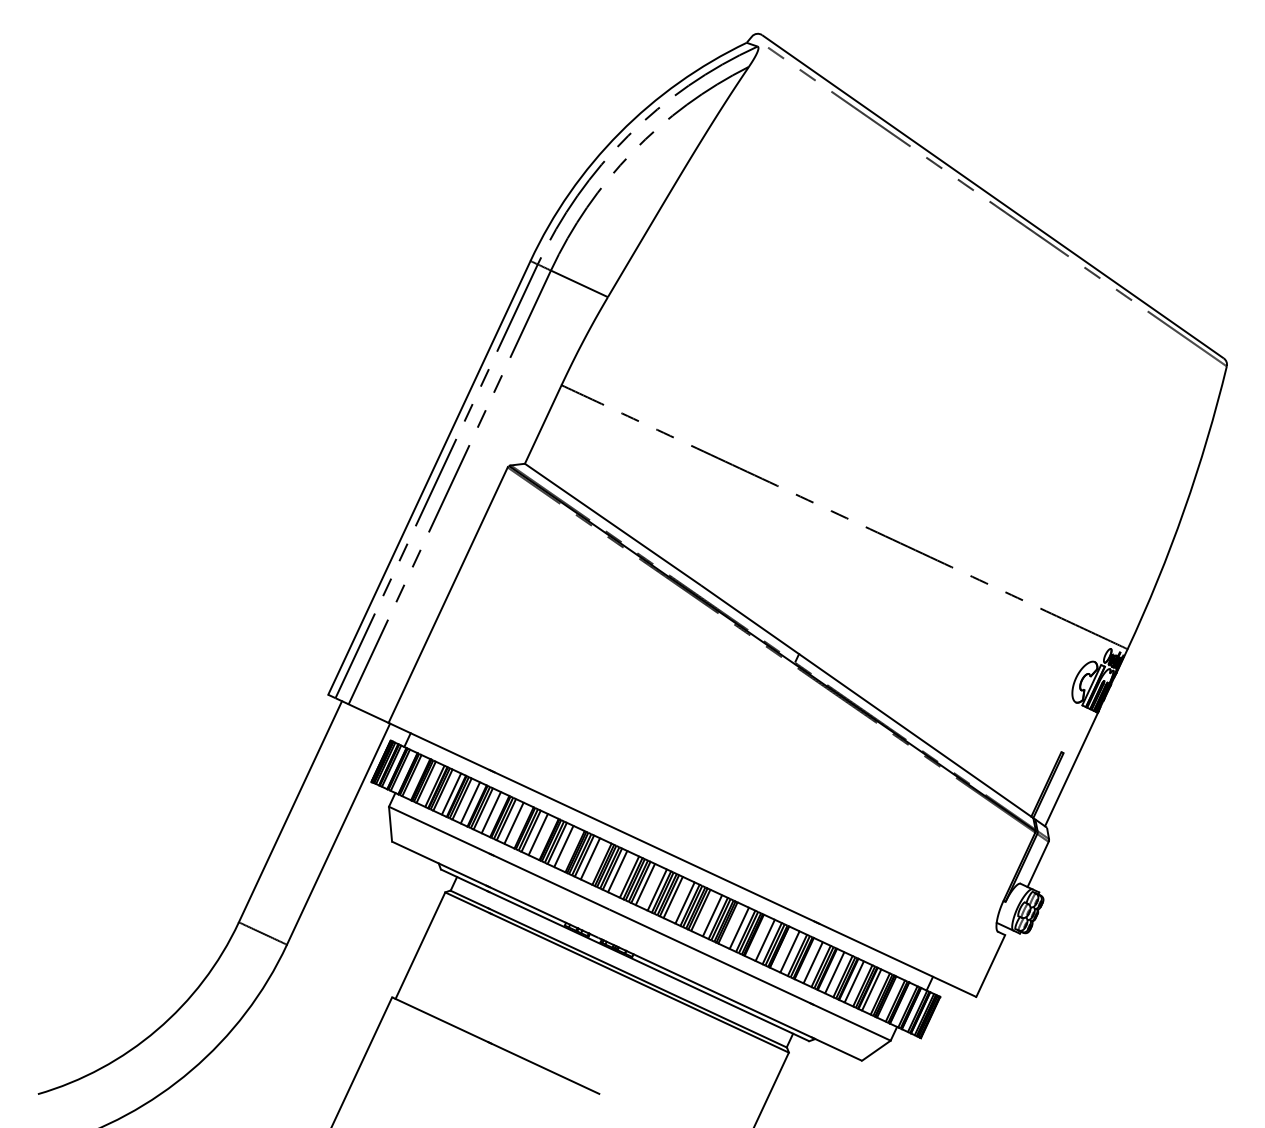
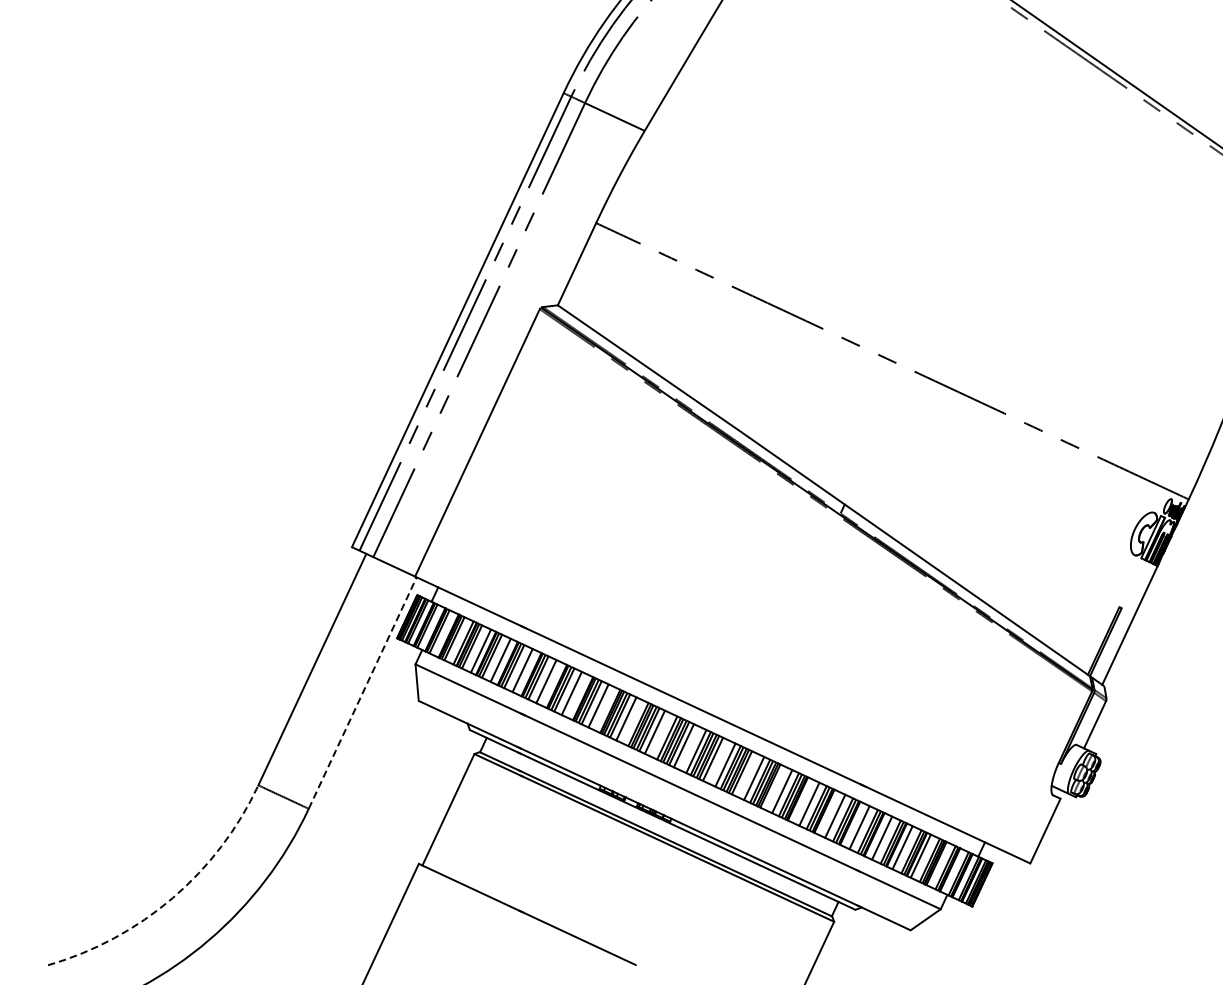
line: (338, 833) -> (362, 692), solid -> dashed
arc: (157, 1030) -> (173, 898), solid -> dashed

